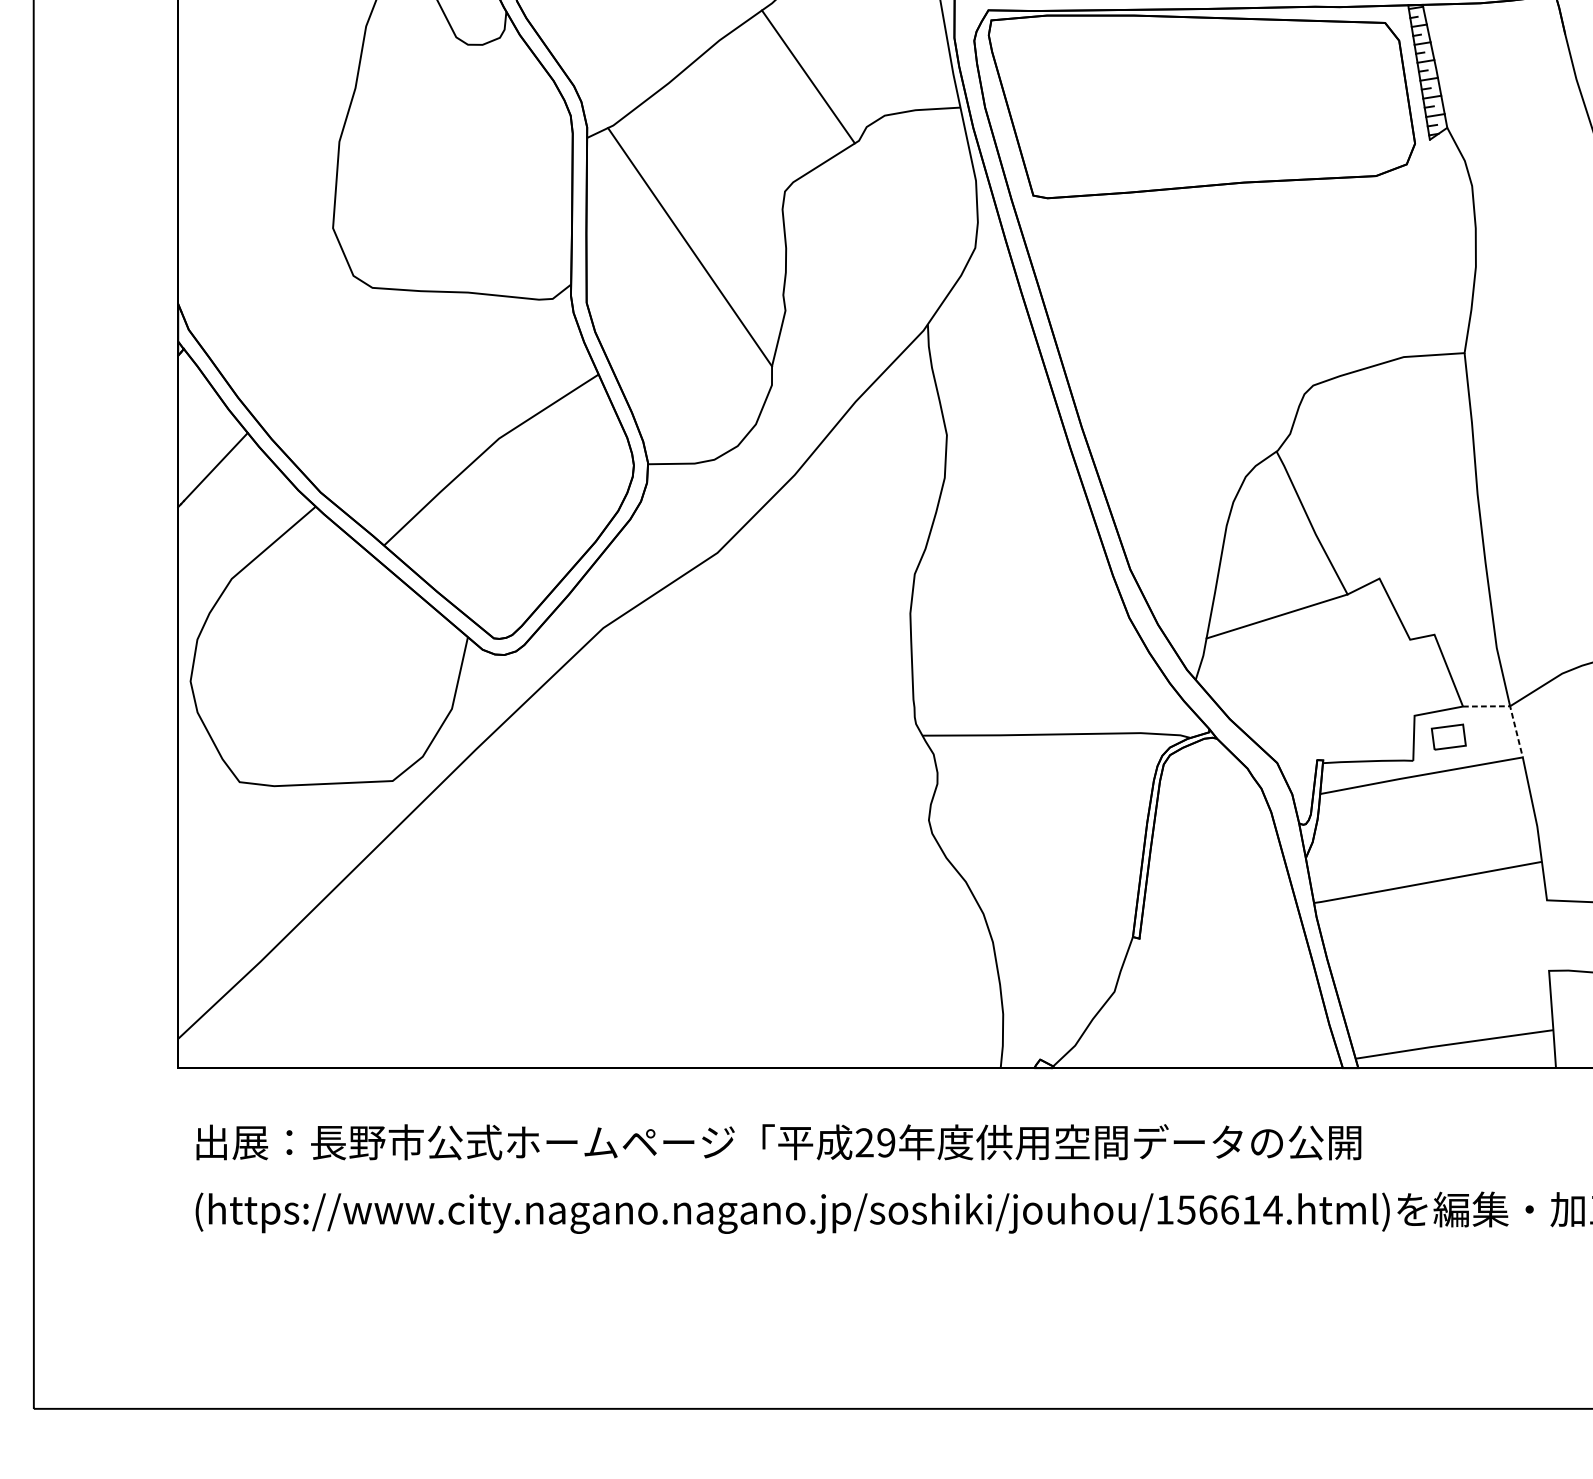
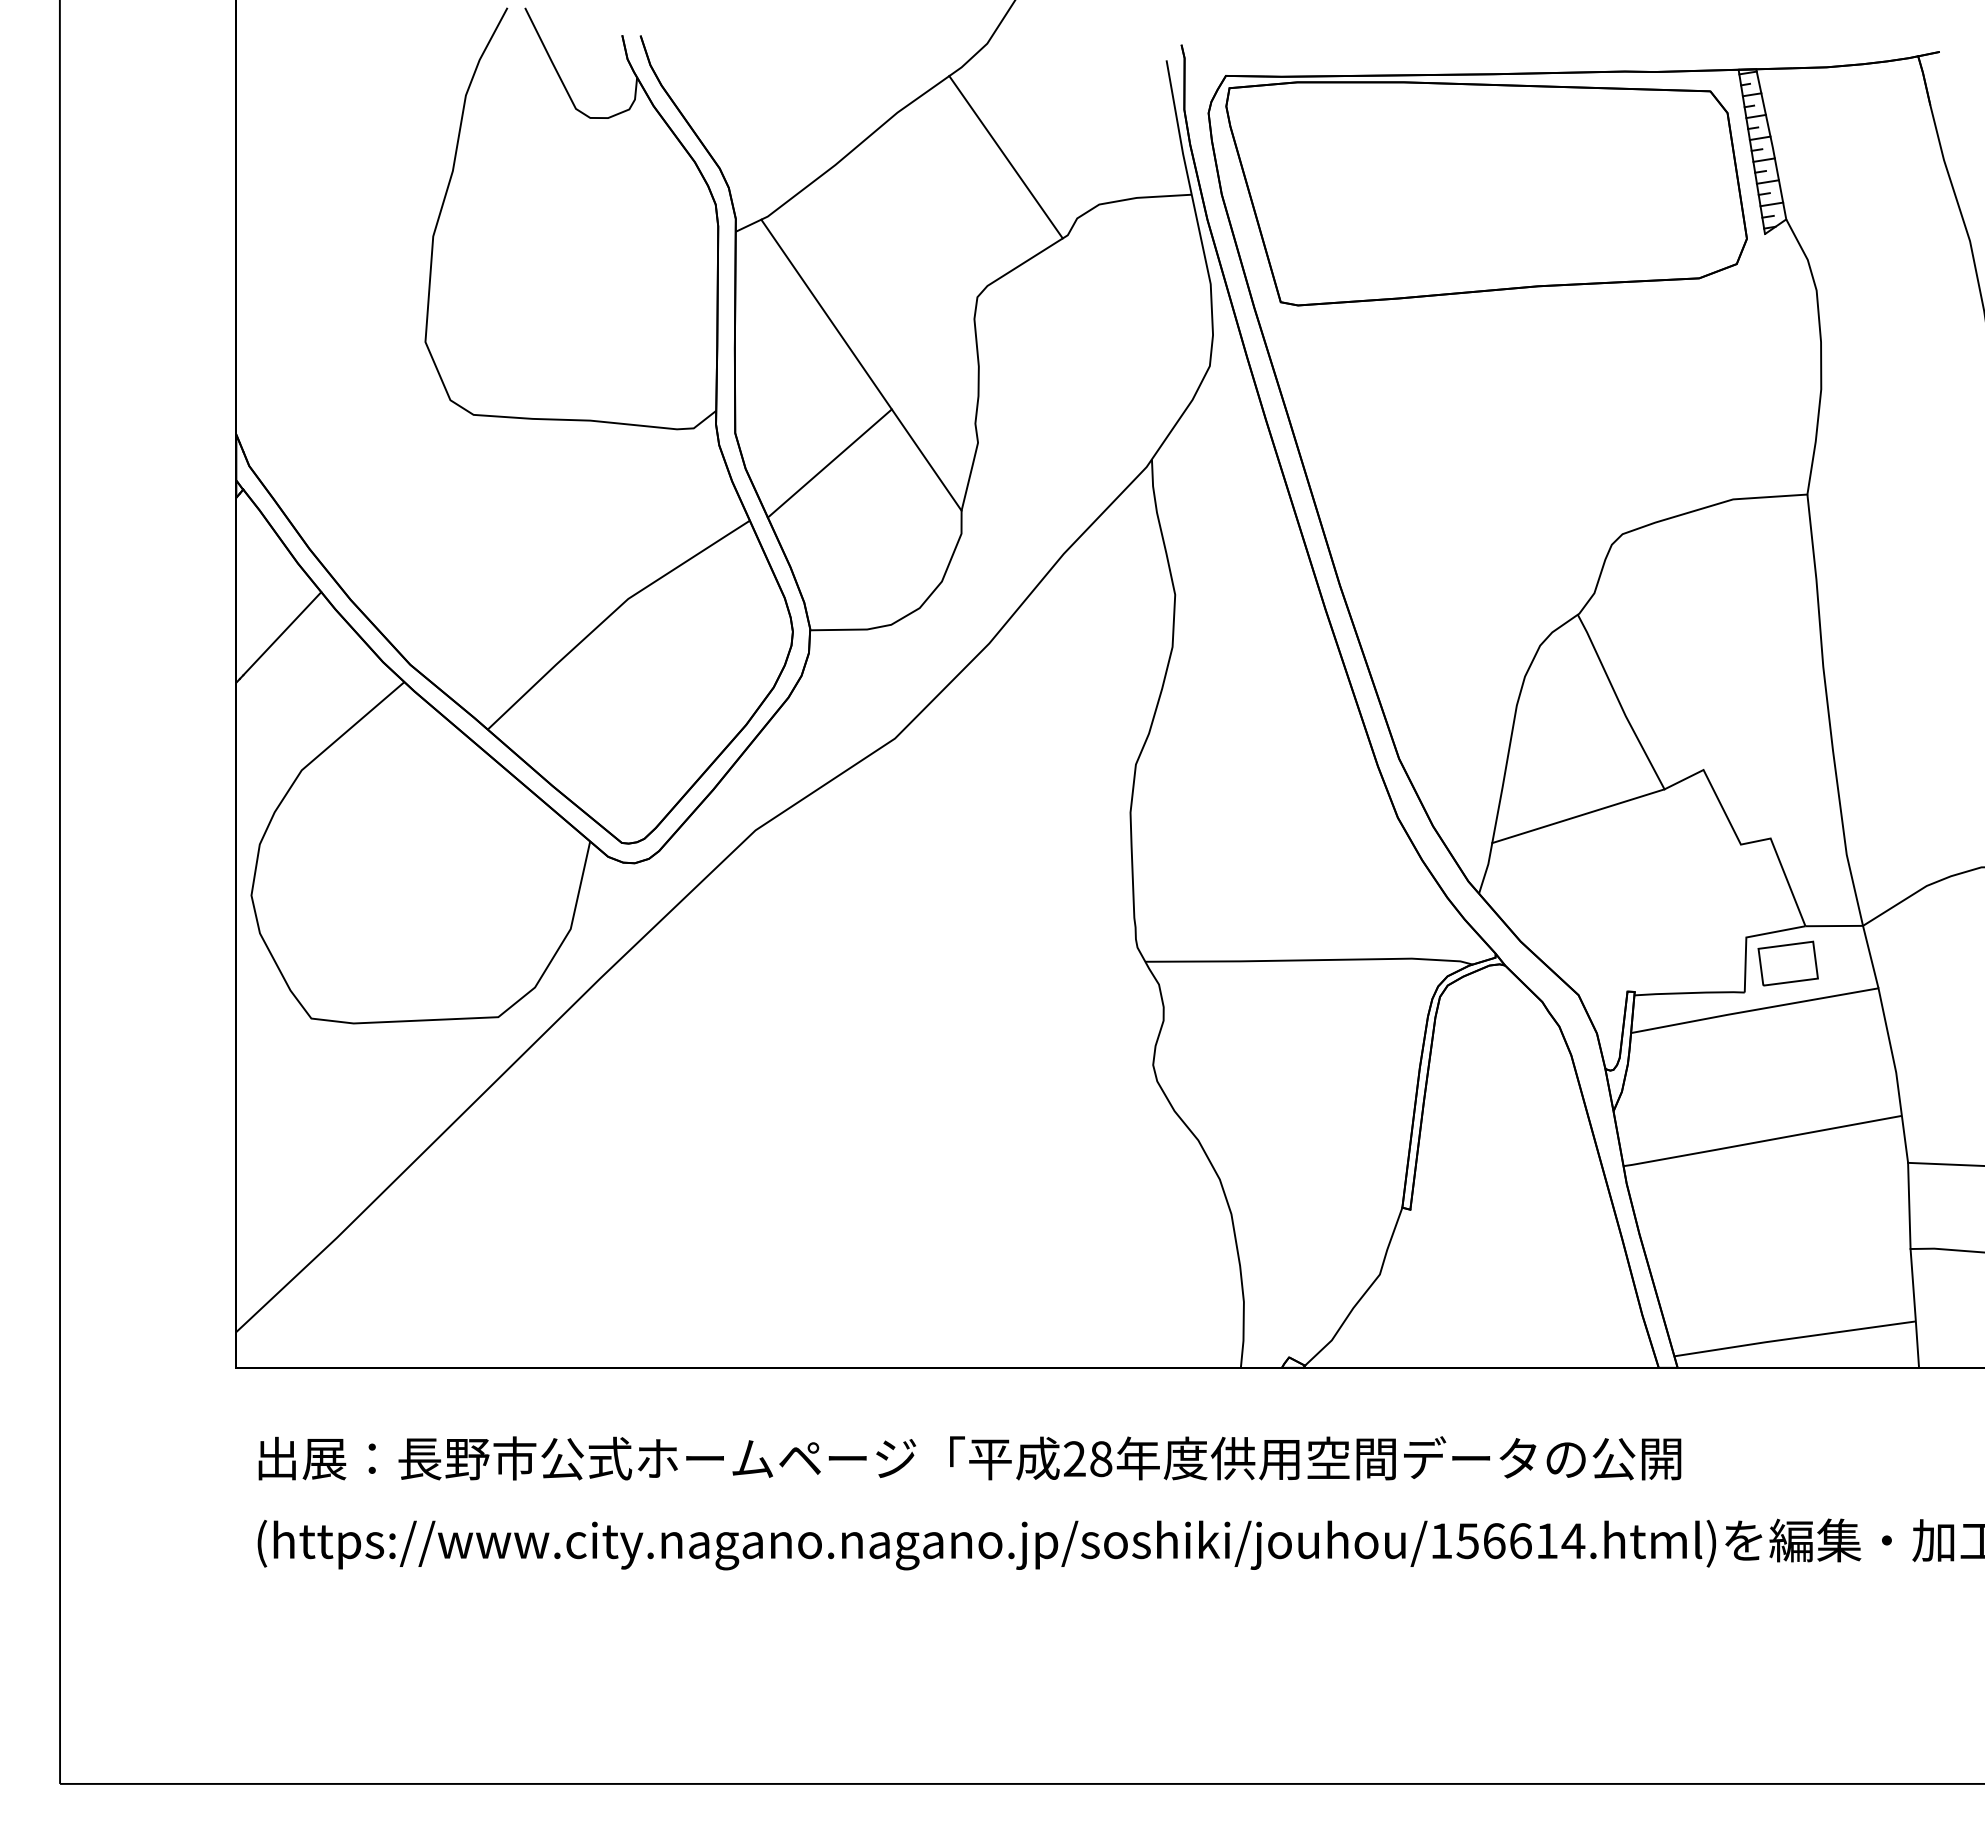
line: (663, 327) -> (829, 463), added
line: (1510, 708) -> (1863, 928), dashed -> solid
part: (1448, 737) -> (1787, 963), size x1.43
line: (1548, 935) -> (1909, 1205), added
text: (886, 1143) -> (1101, 1459), 29 -> 28

